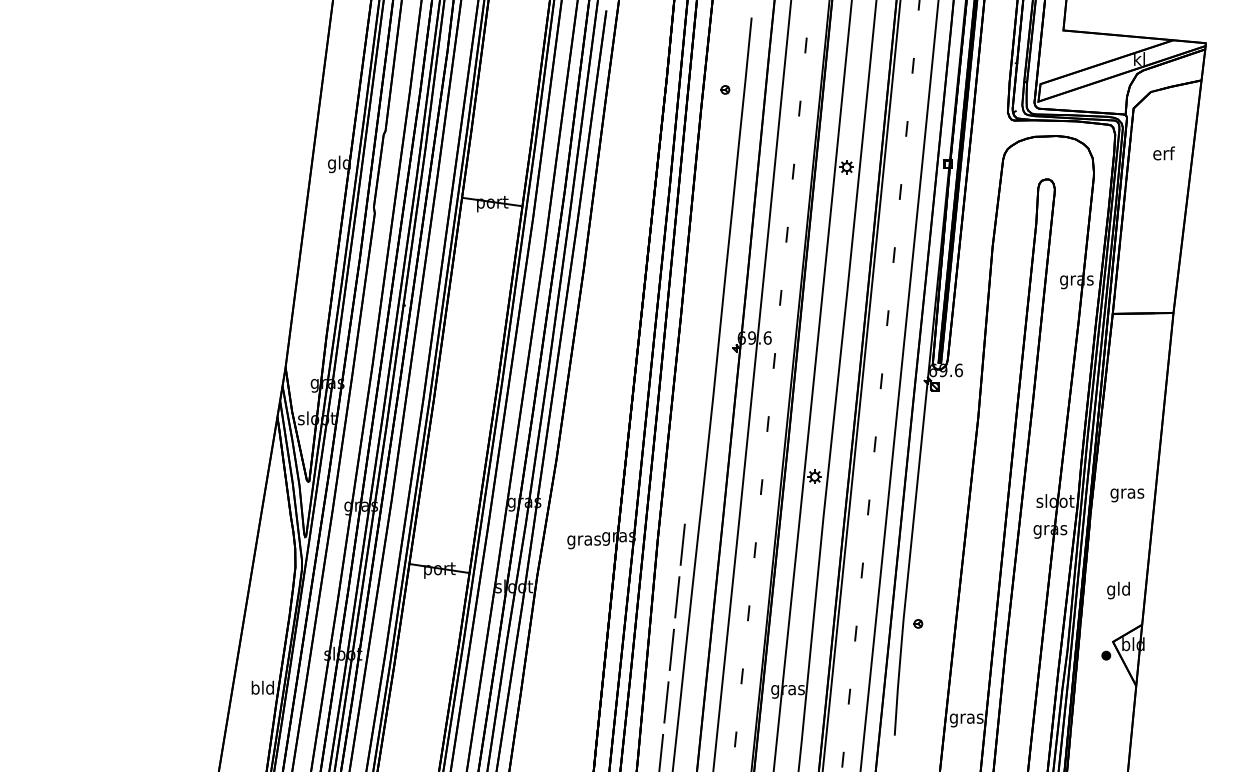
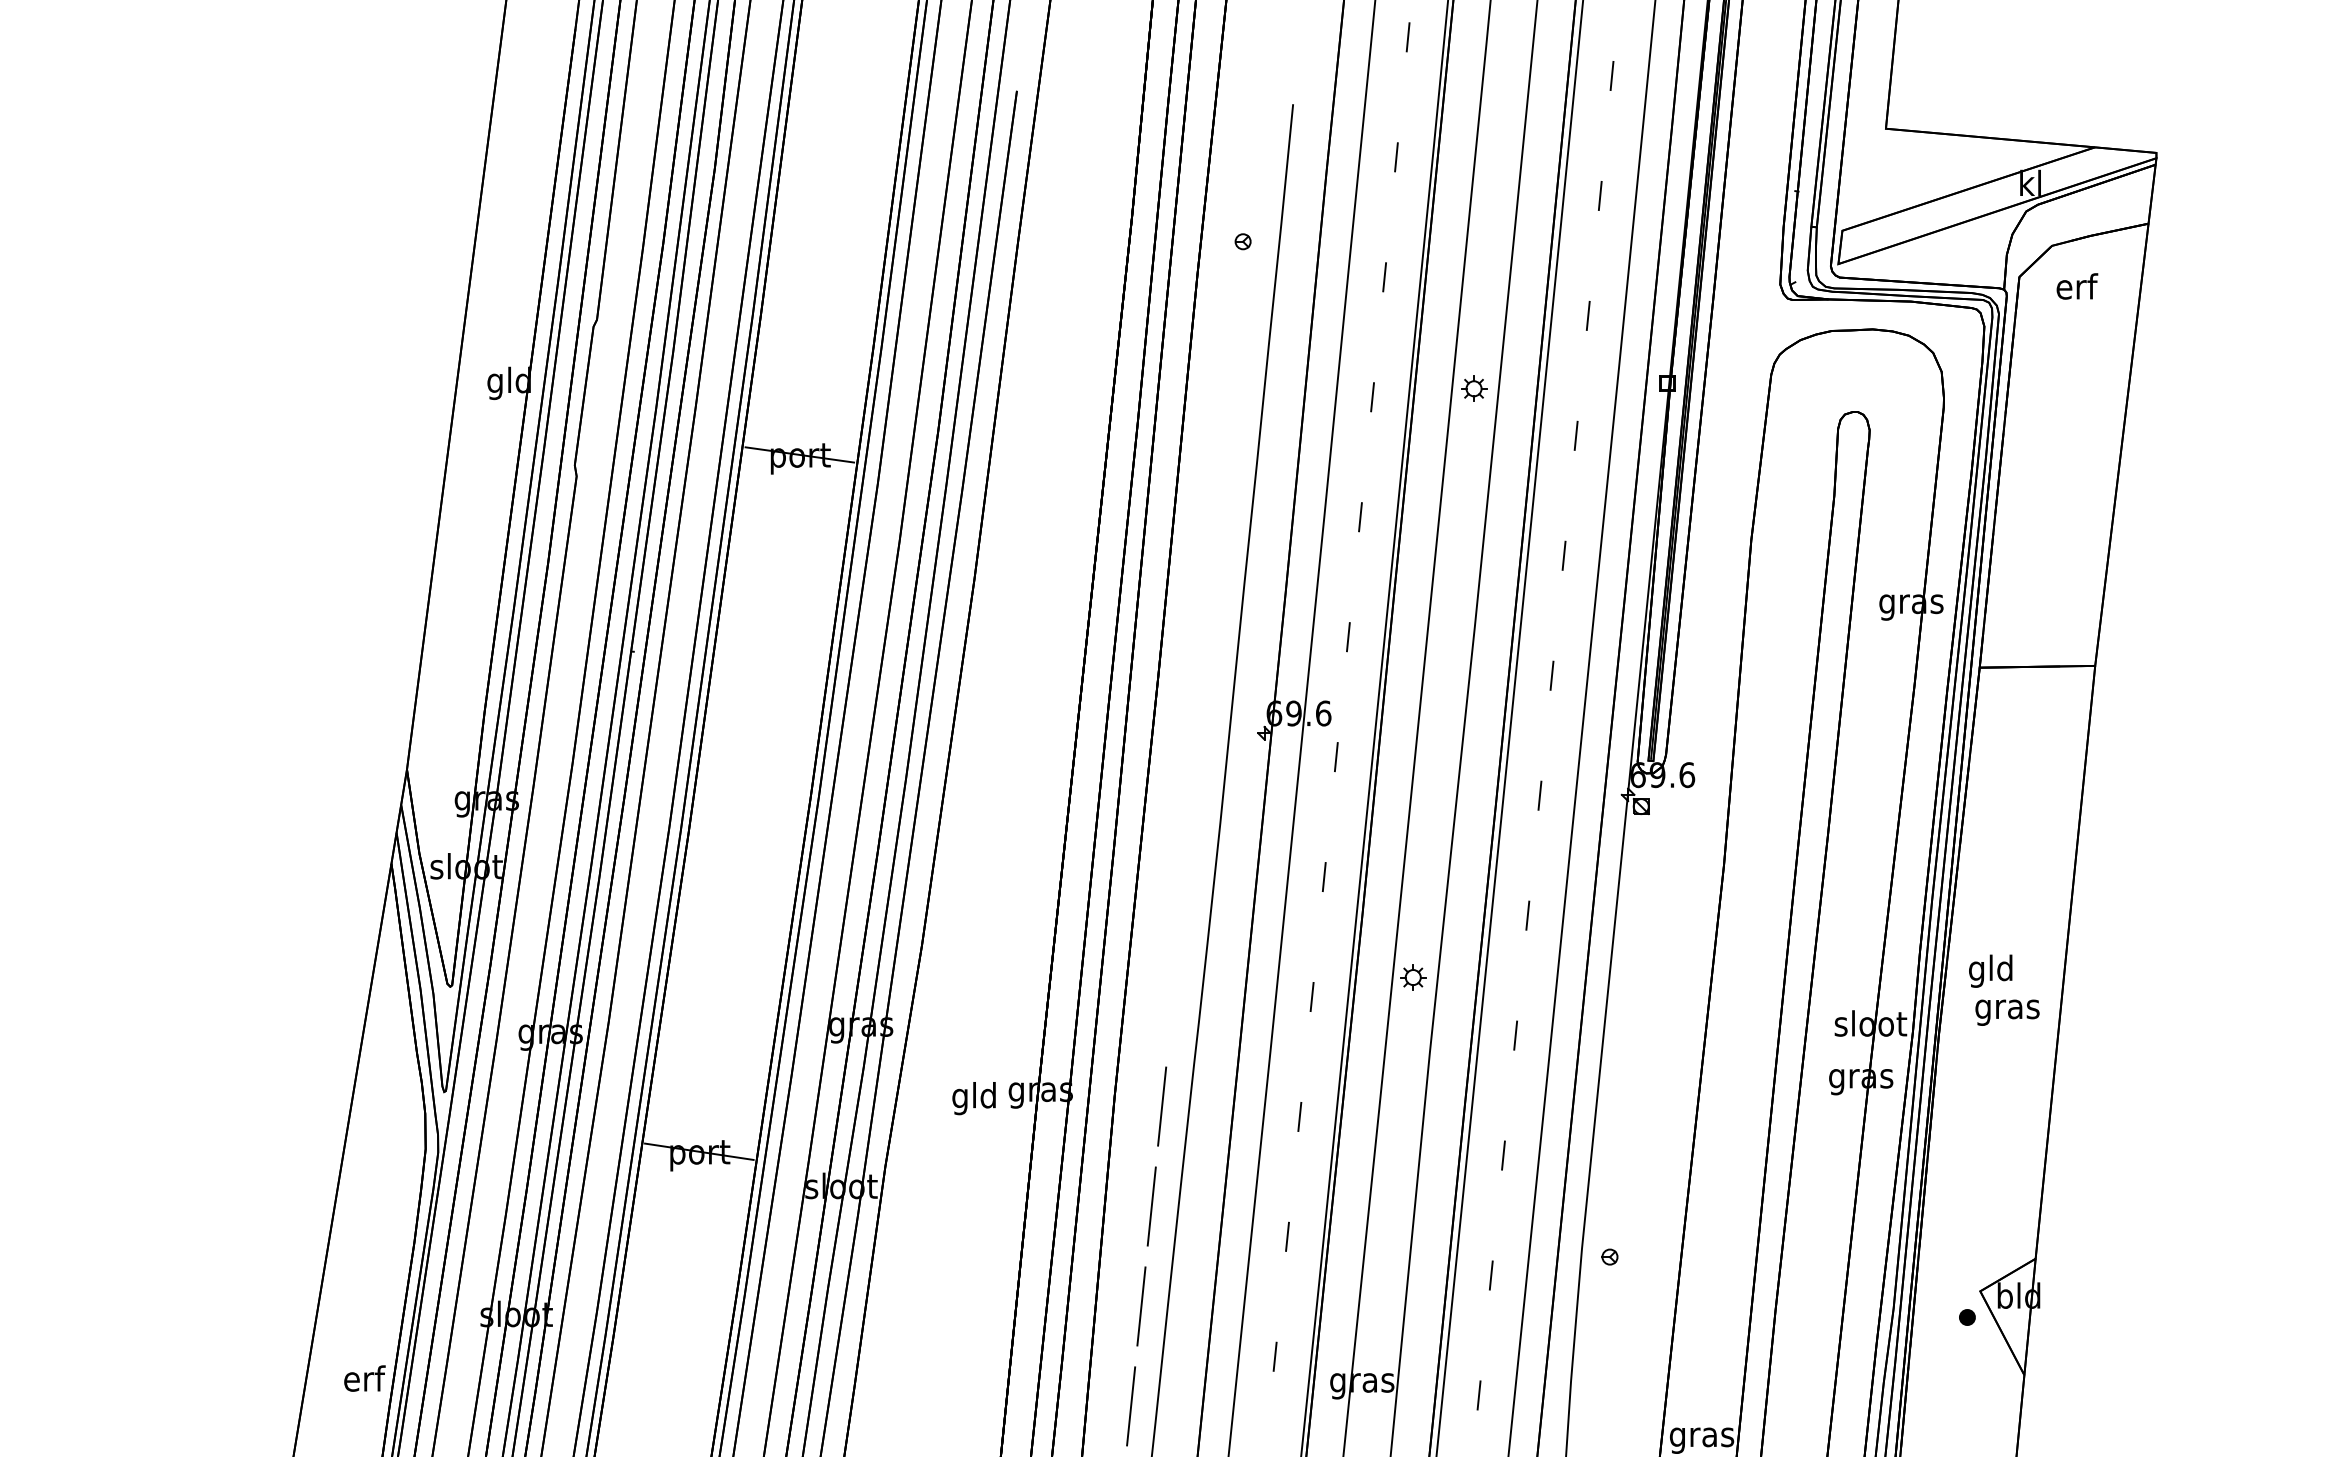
text: (1163, 153) -> (2076, 286), moved
text: (583, 540) -> (973, 1098), gras -> gld
text: (1118, 590) -> (1990, 971), moved
text: (262, 687) -> (363, 1377), bld -> erf

